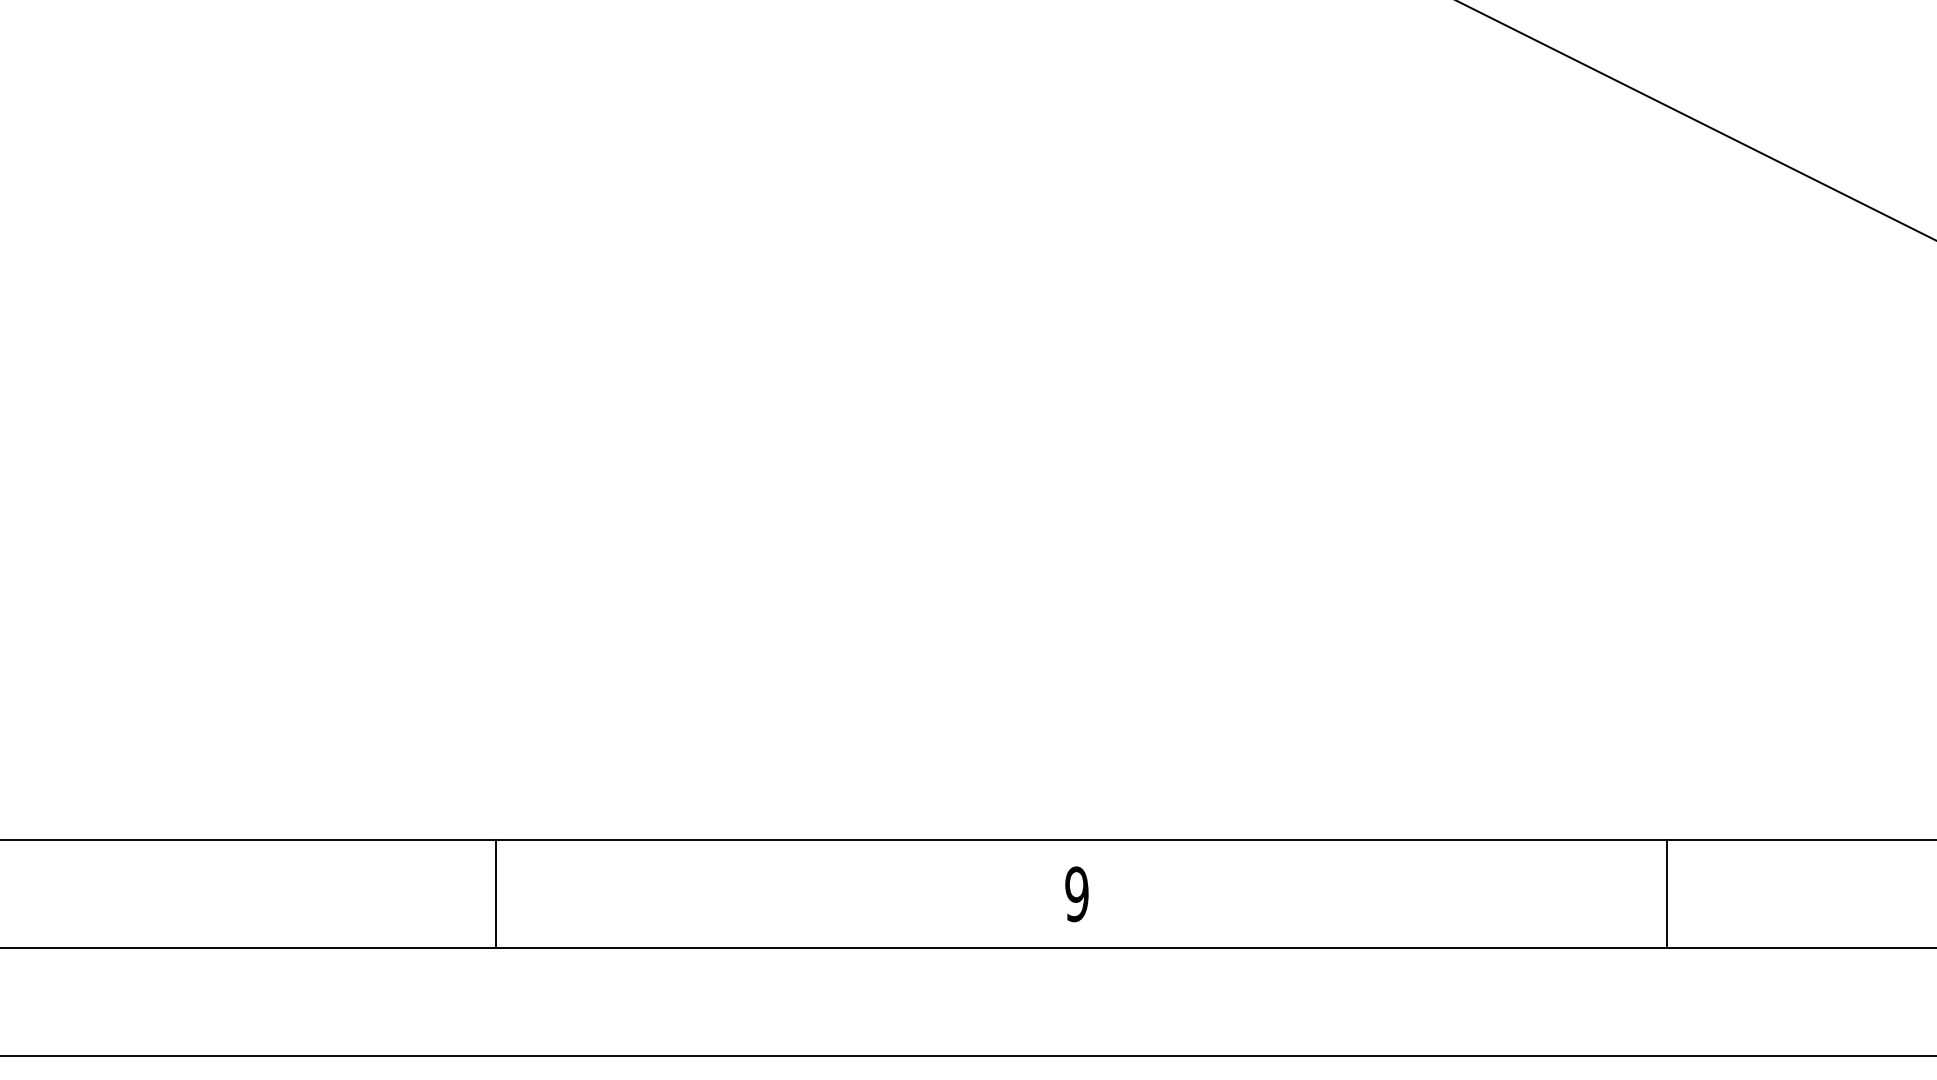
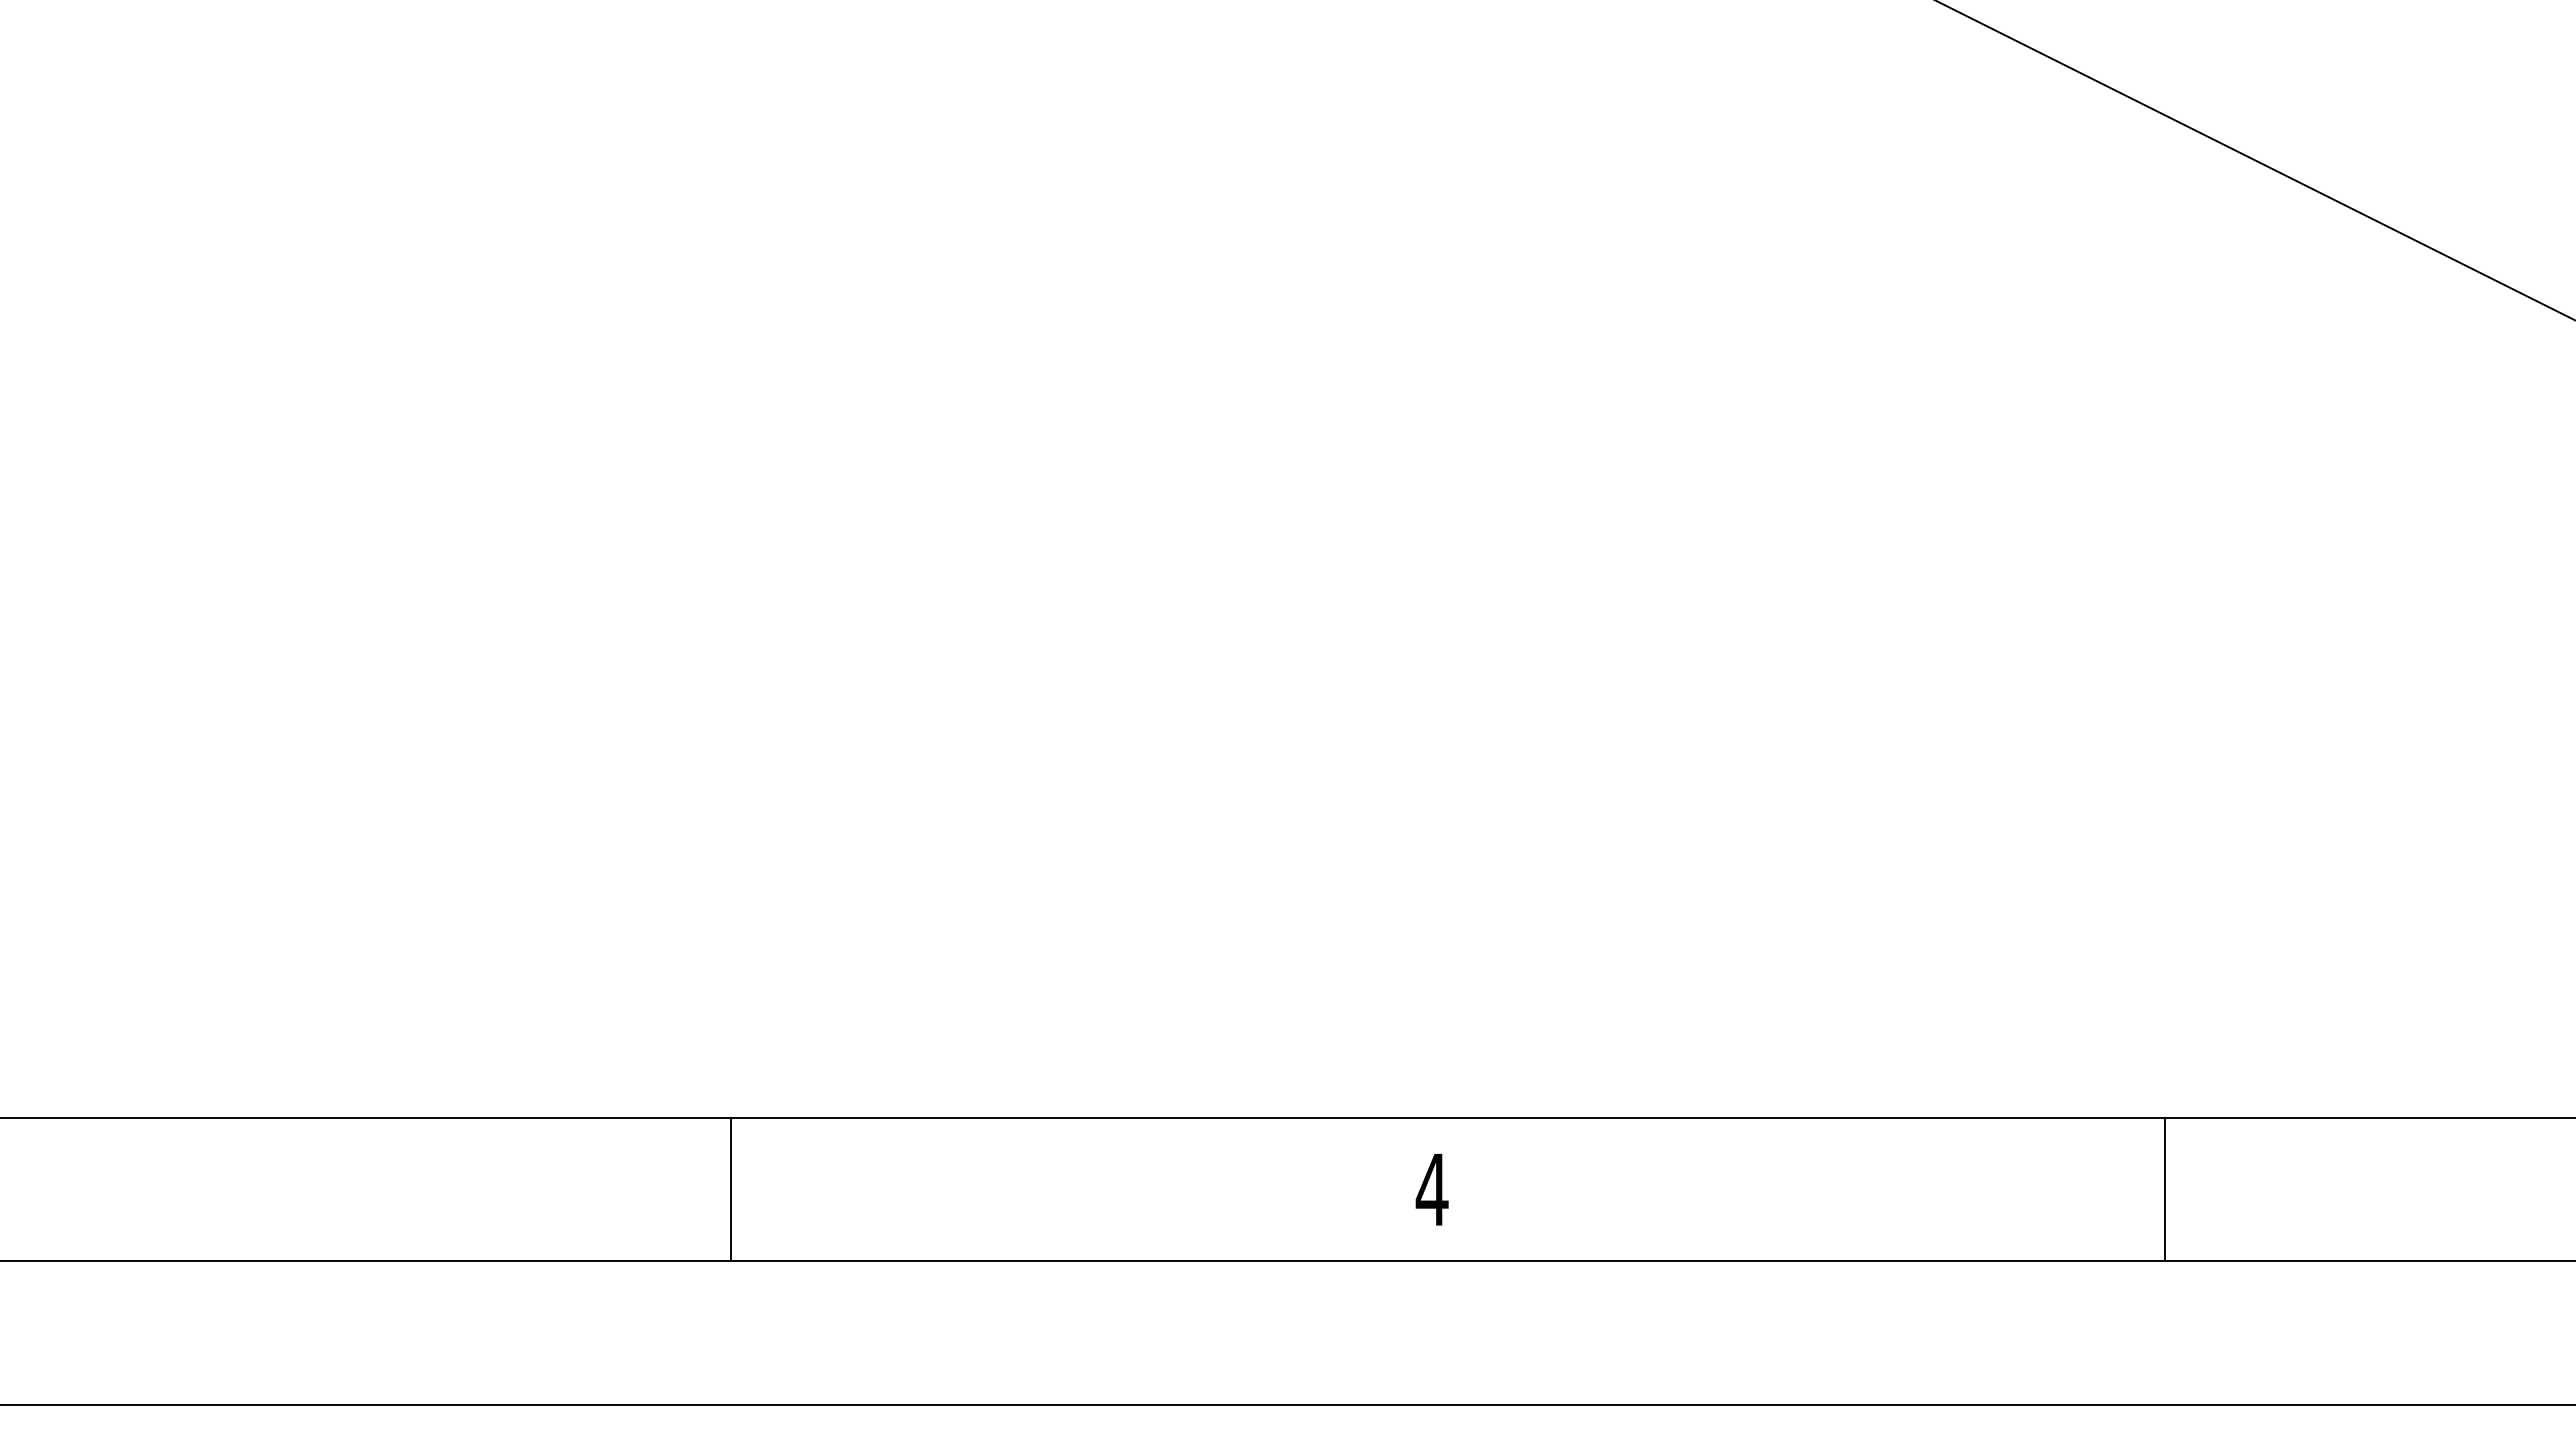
line: (495, 894) -> (730, 1189), moved
text: (1076, 894) -> (1431, 1189), 9 -> 4
line: (1667, 894) -> (2164, 1189), moved

